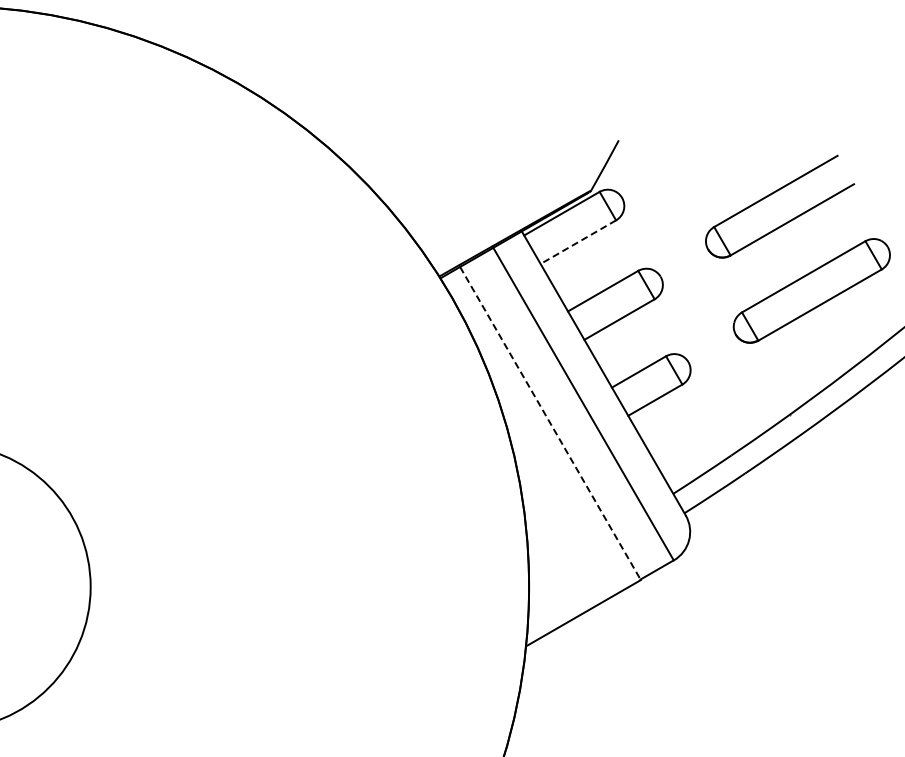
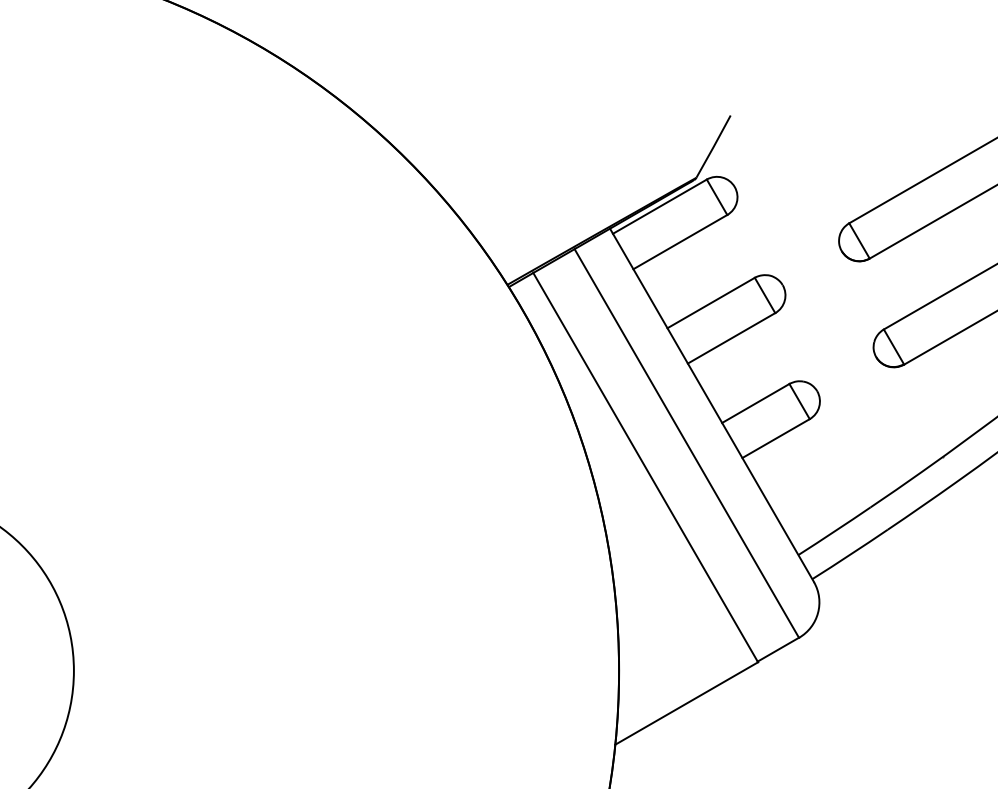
line: (578, 242) -> (680, 242), dashed -> solid
line: (550, 423) -> (645, 467), dashed -> solid

